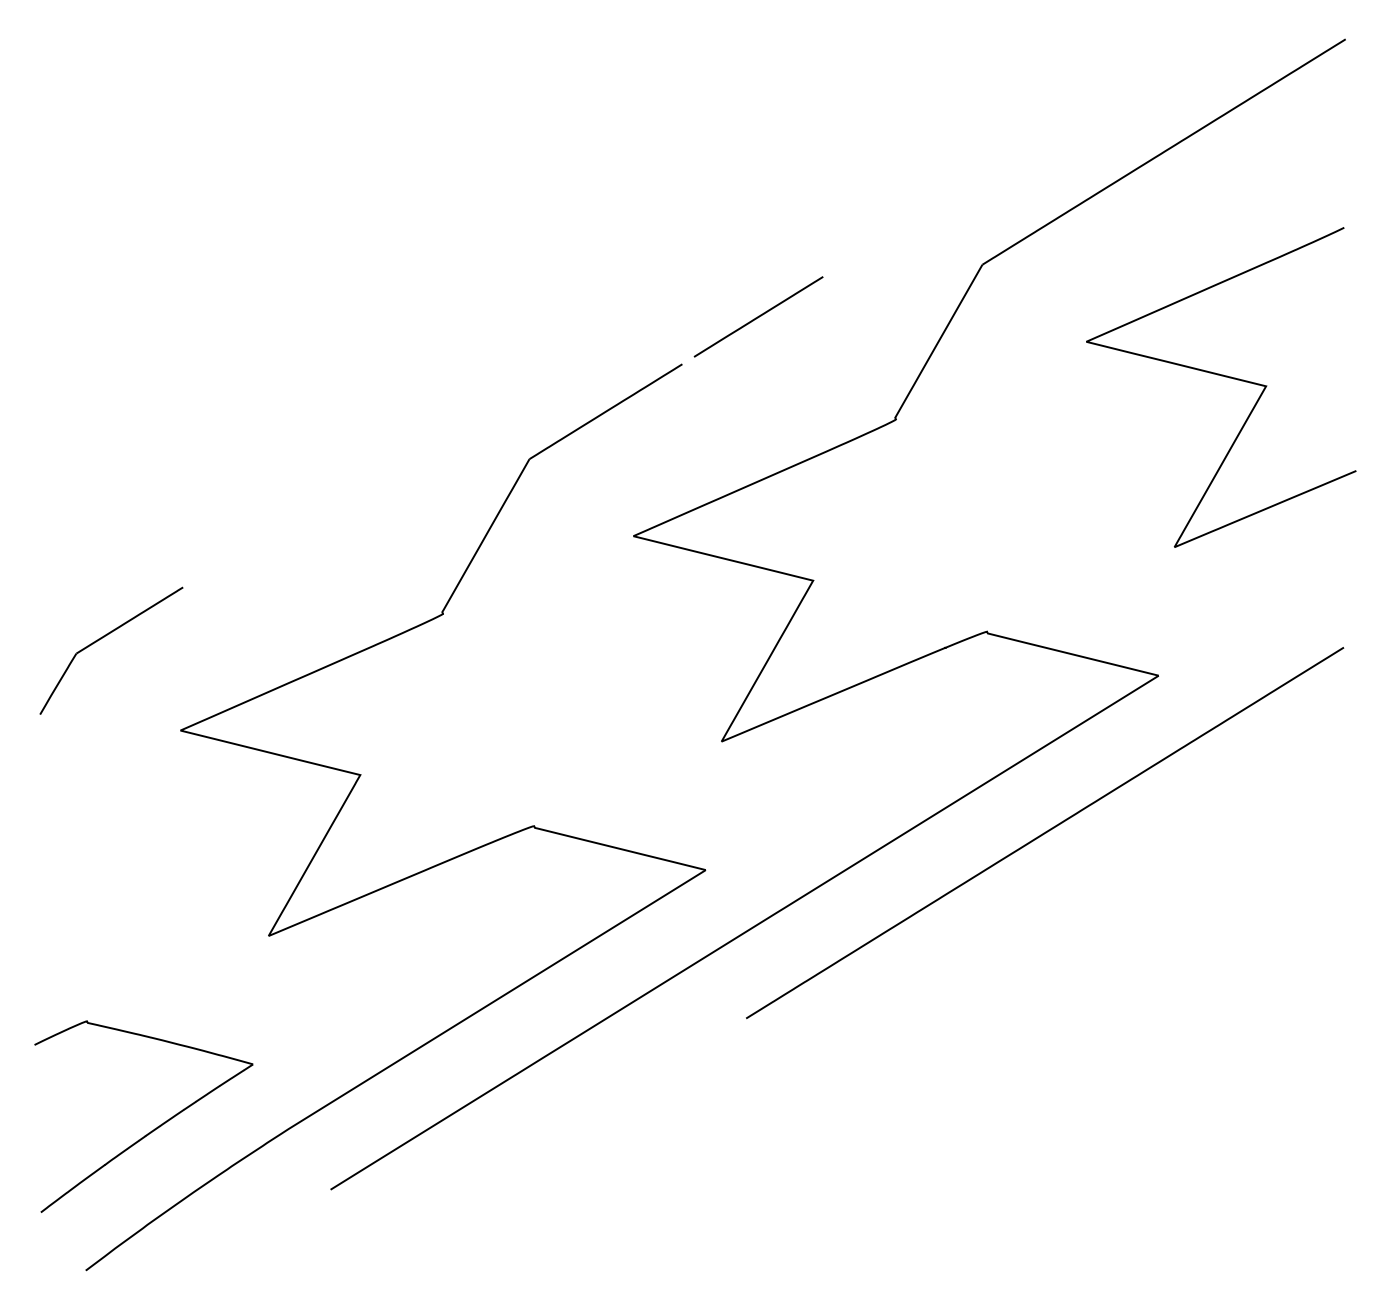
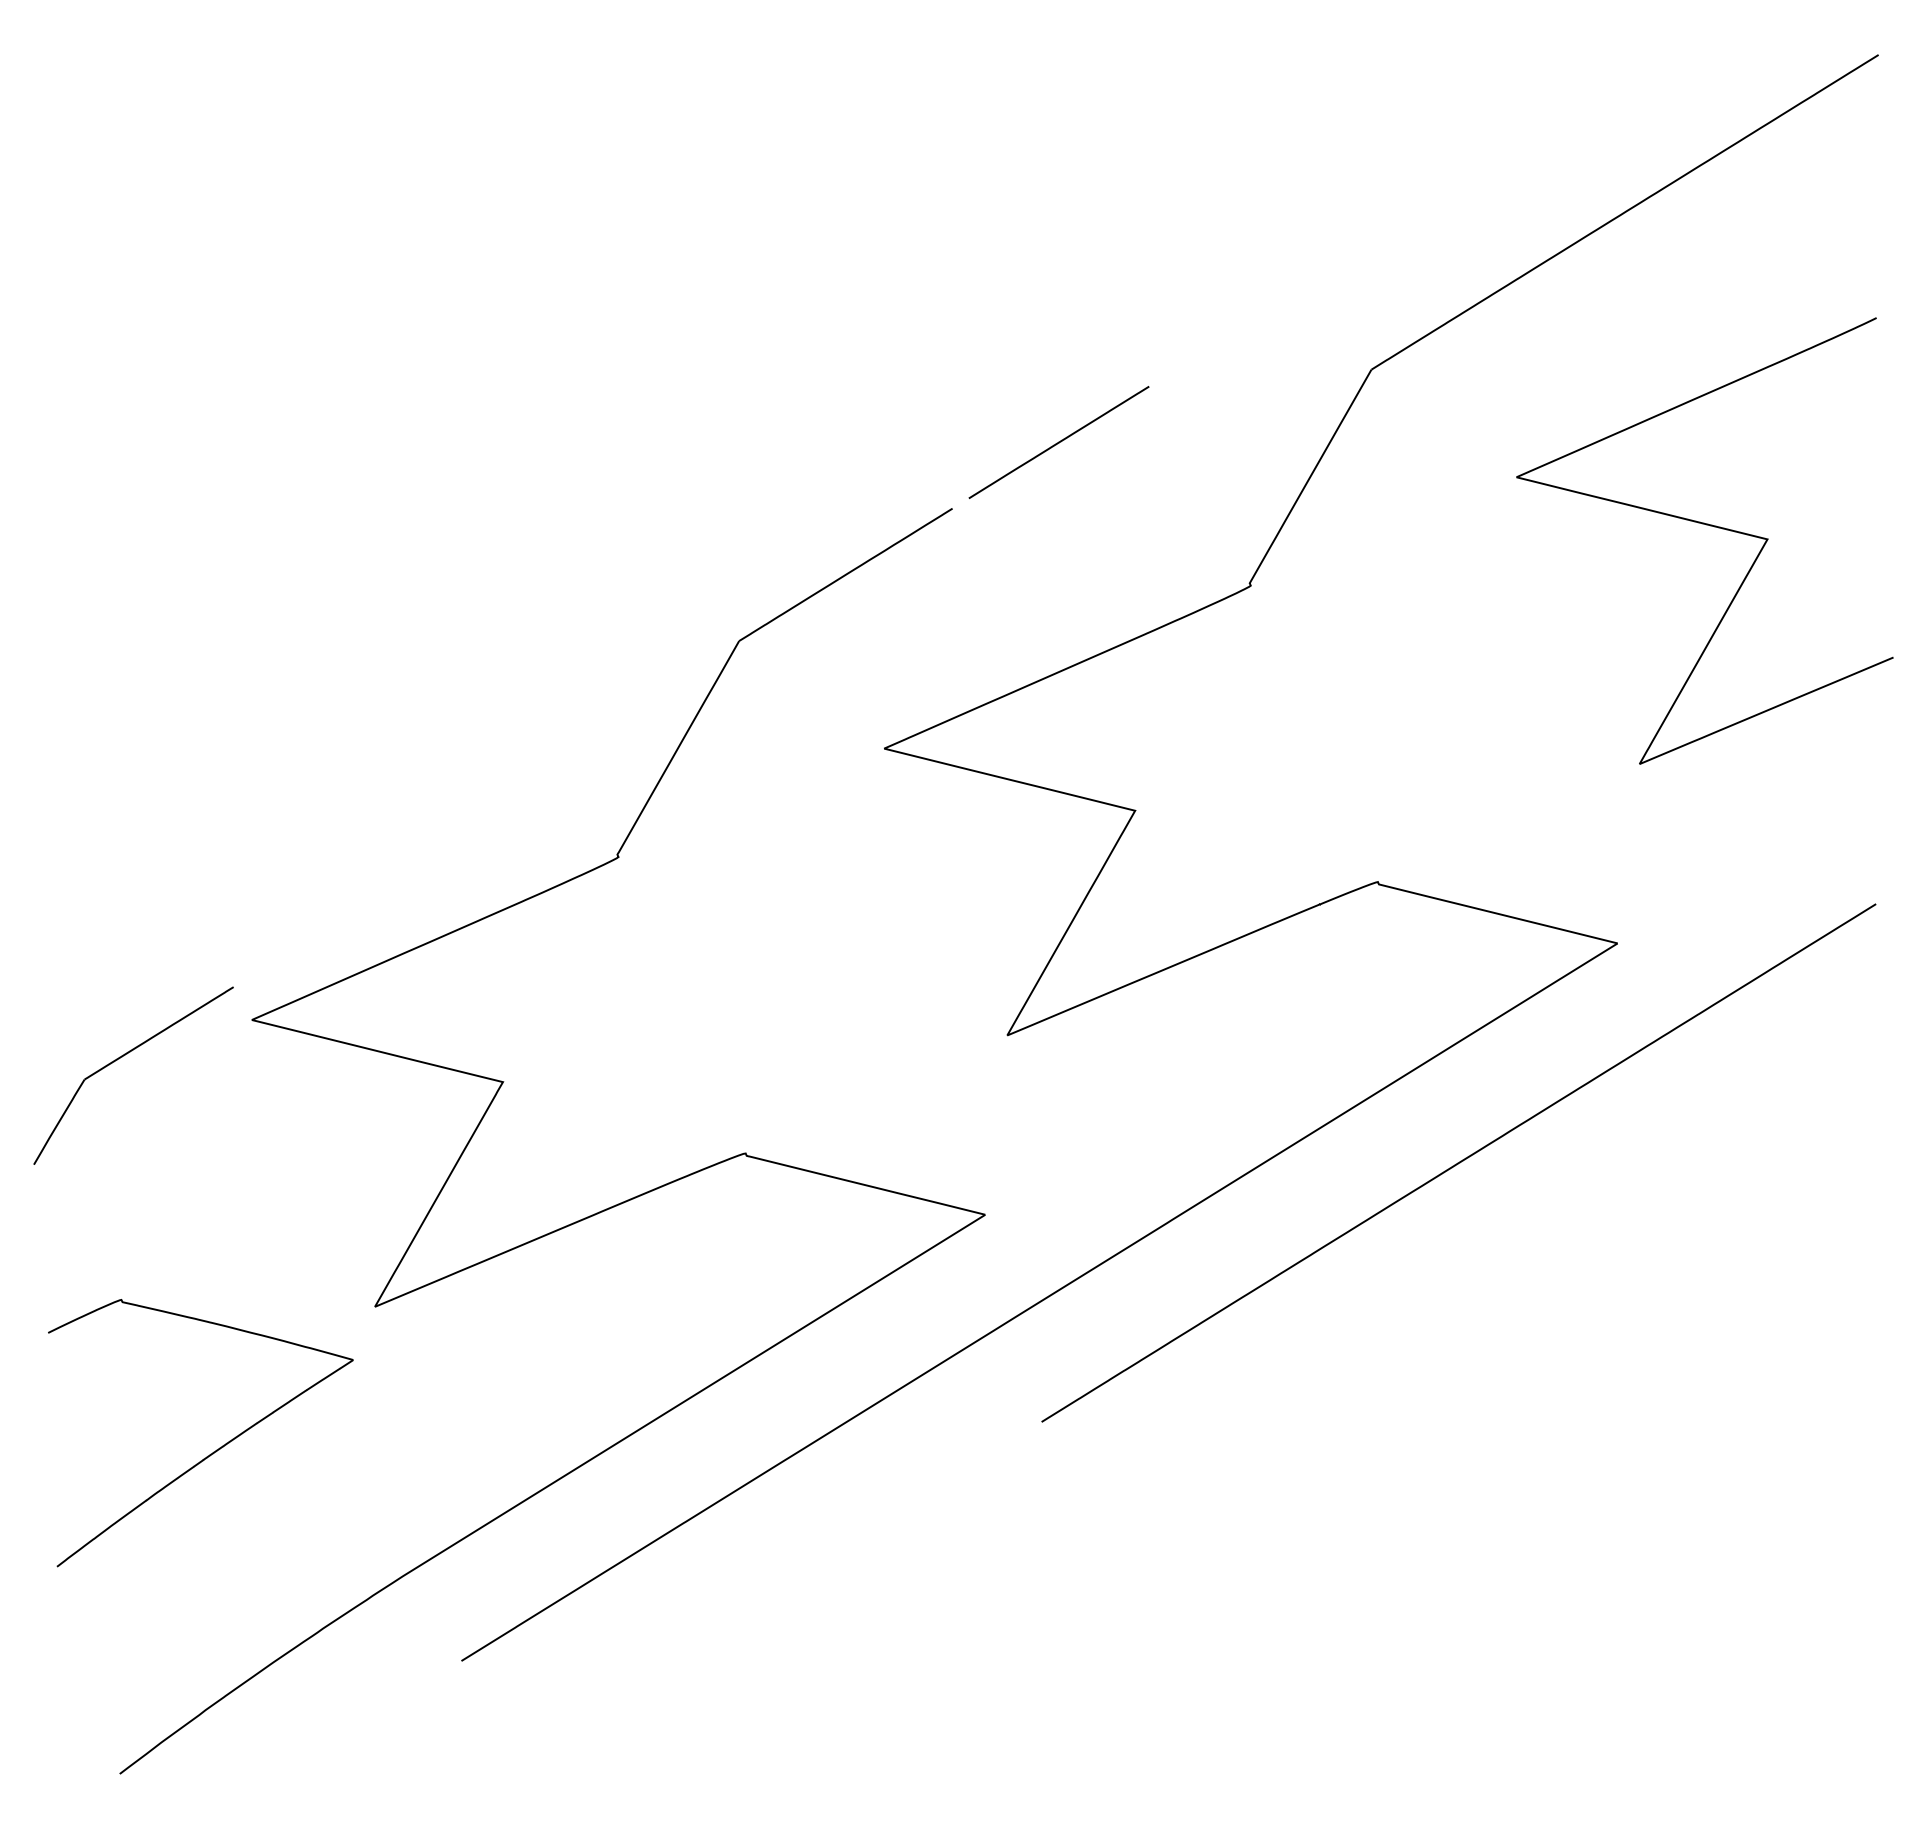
part: (103, 637) -> (122, 1057), moved
part: (152, 1129) -> (213, 1451), moved

